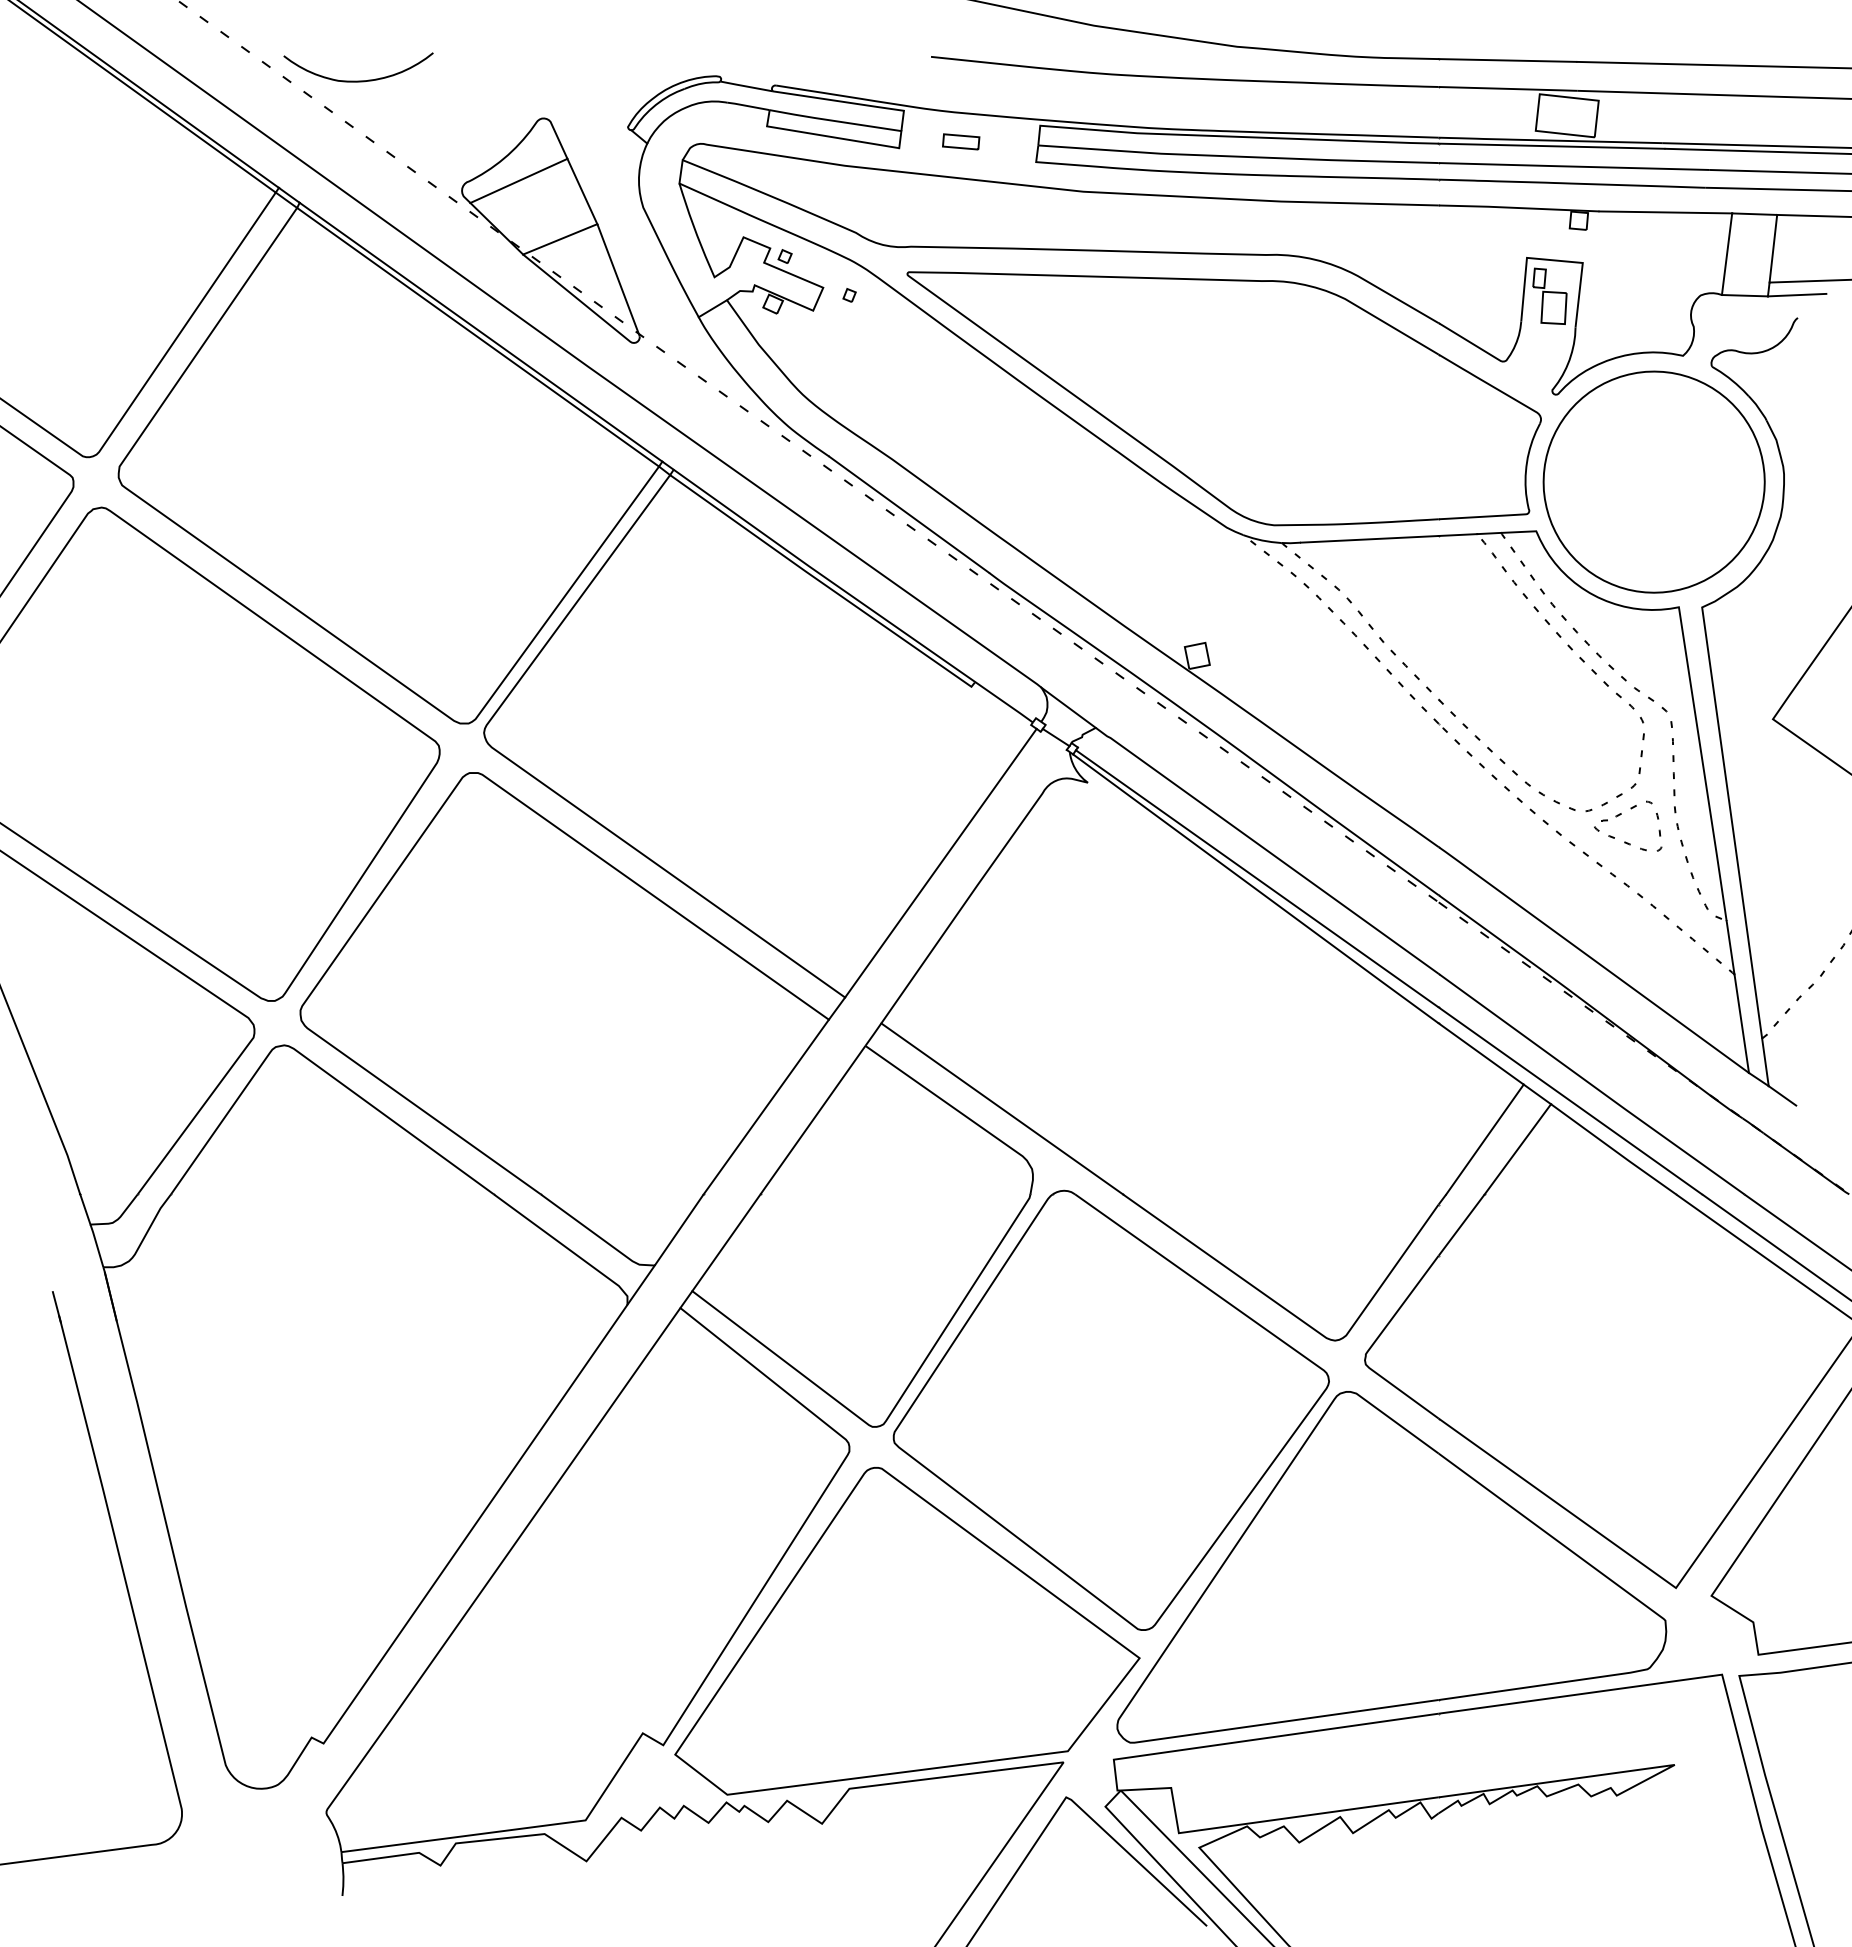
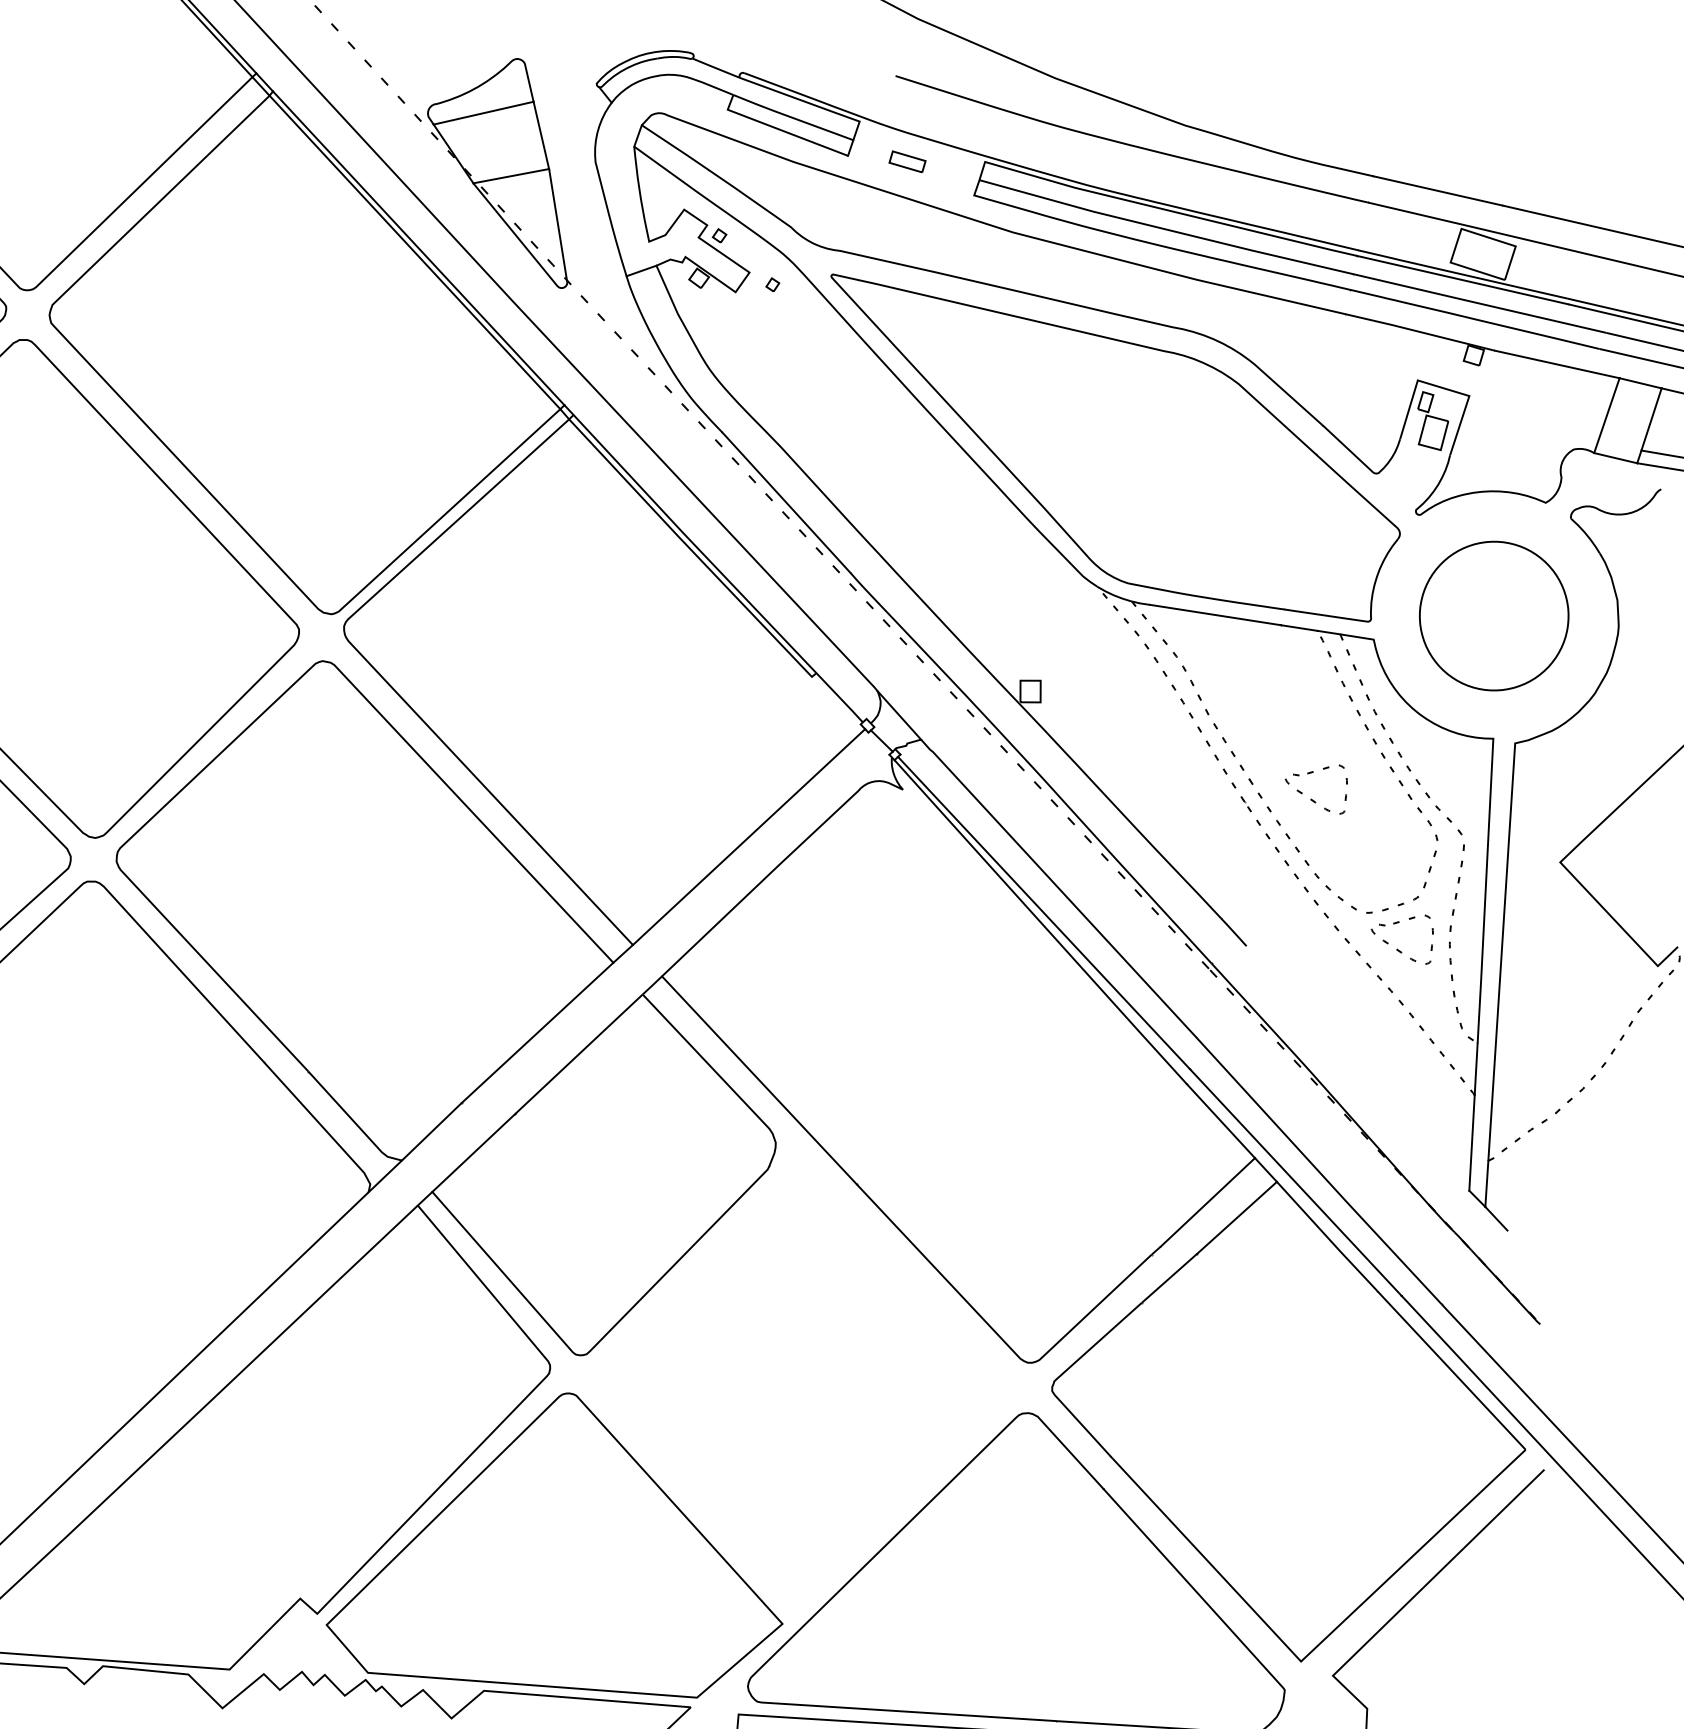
part: (1653, 481) -> (1493, 615), size x0.7
part: (1501, 680) -> (1312, 773), added
line: (1609, 971) -> (1357, 1068), removed
part: (1110, 1409) -> (803, 1384), removed

